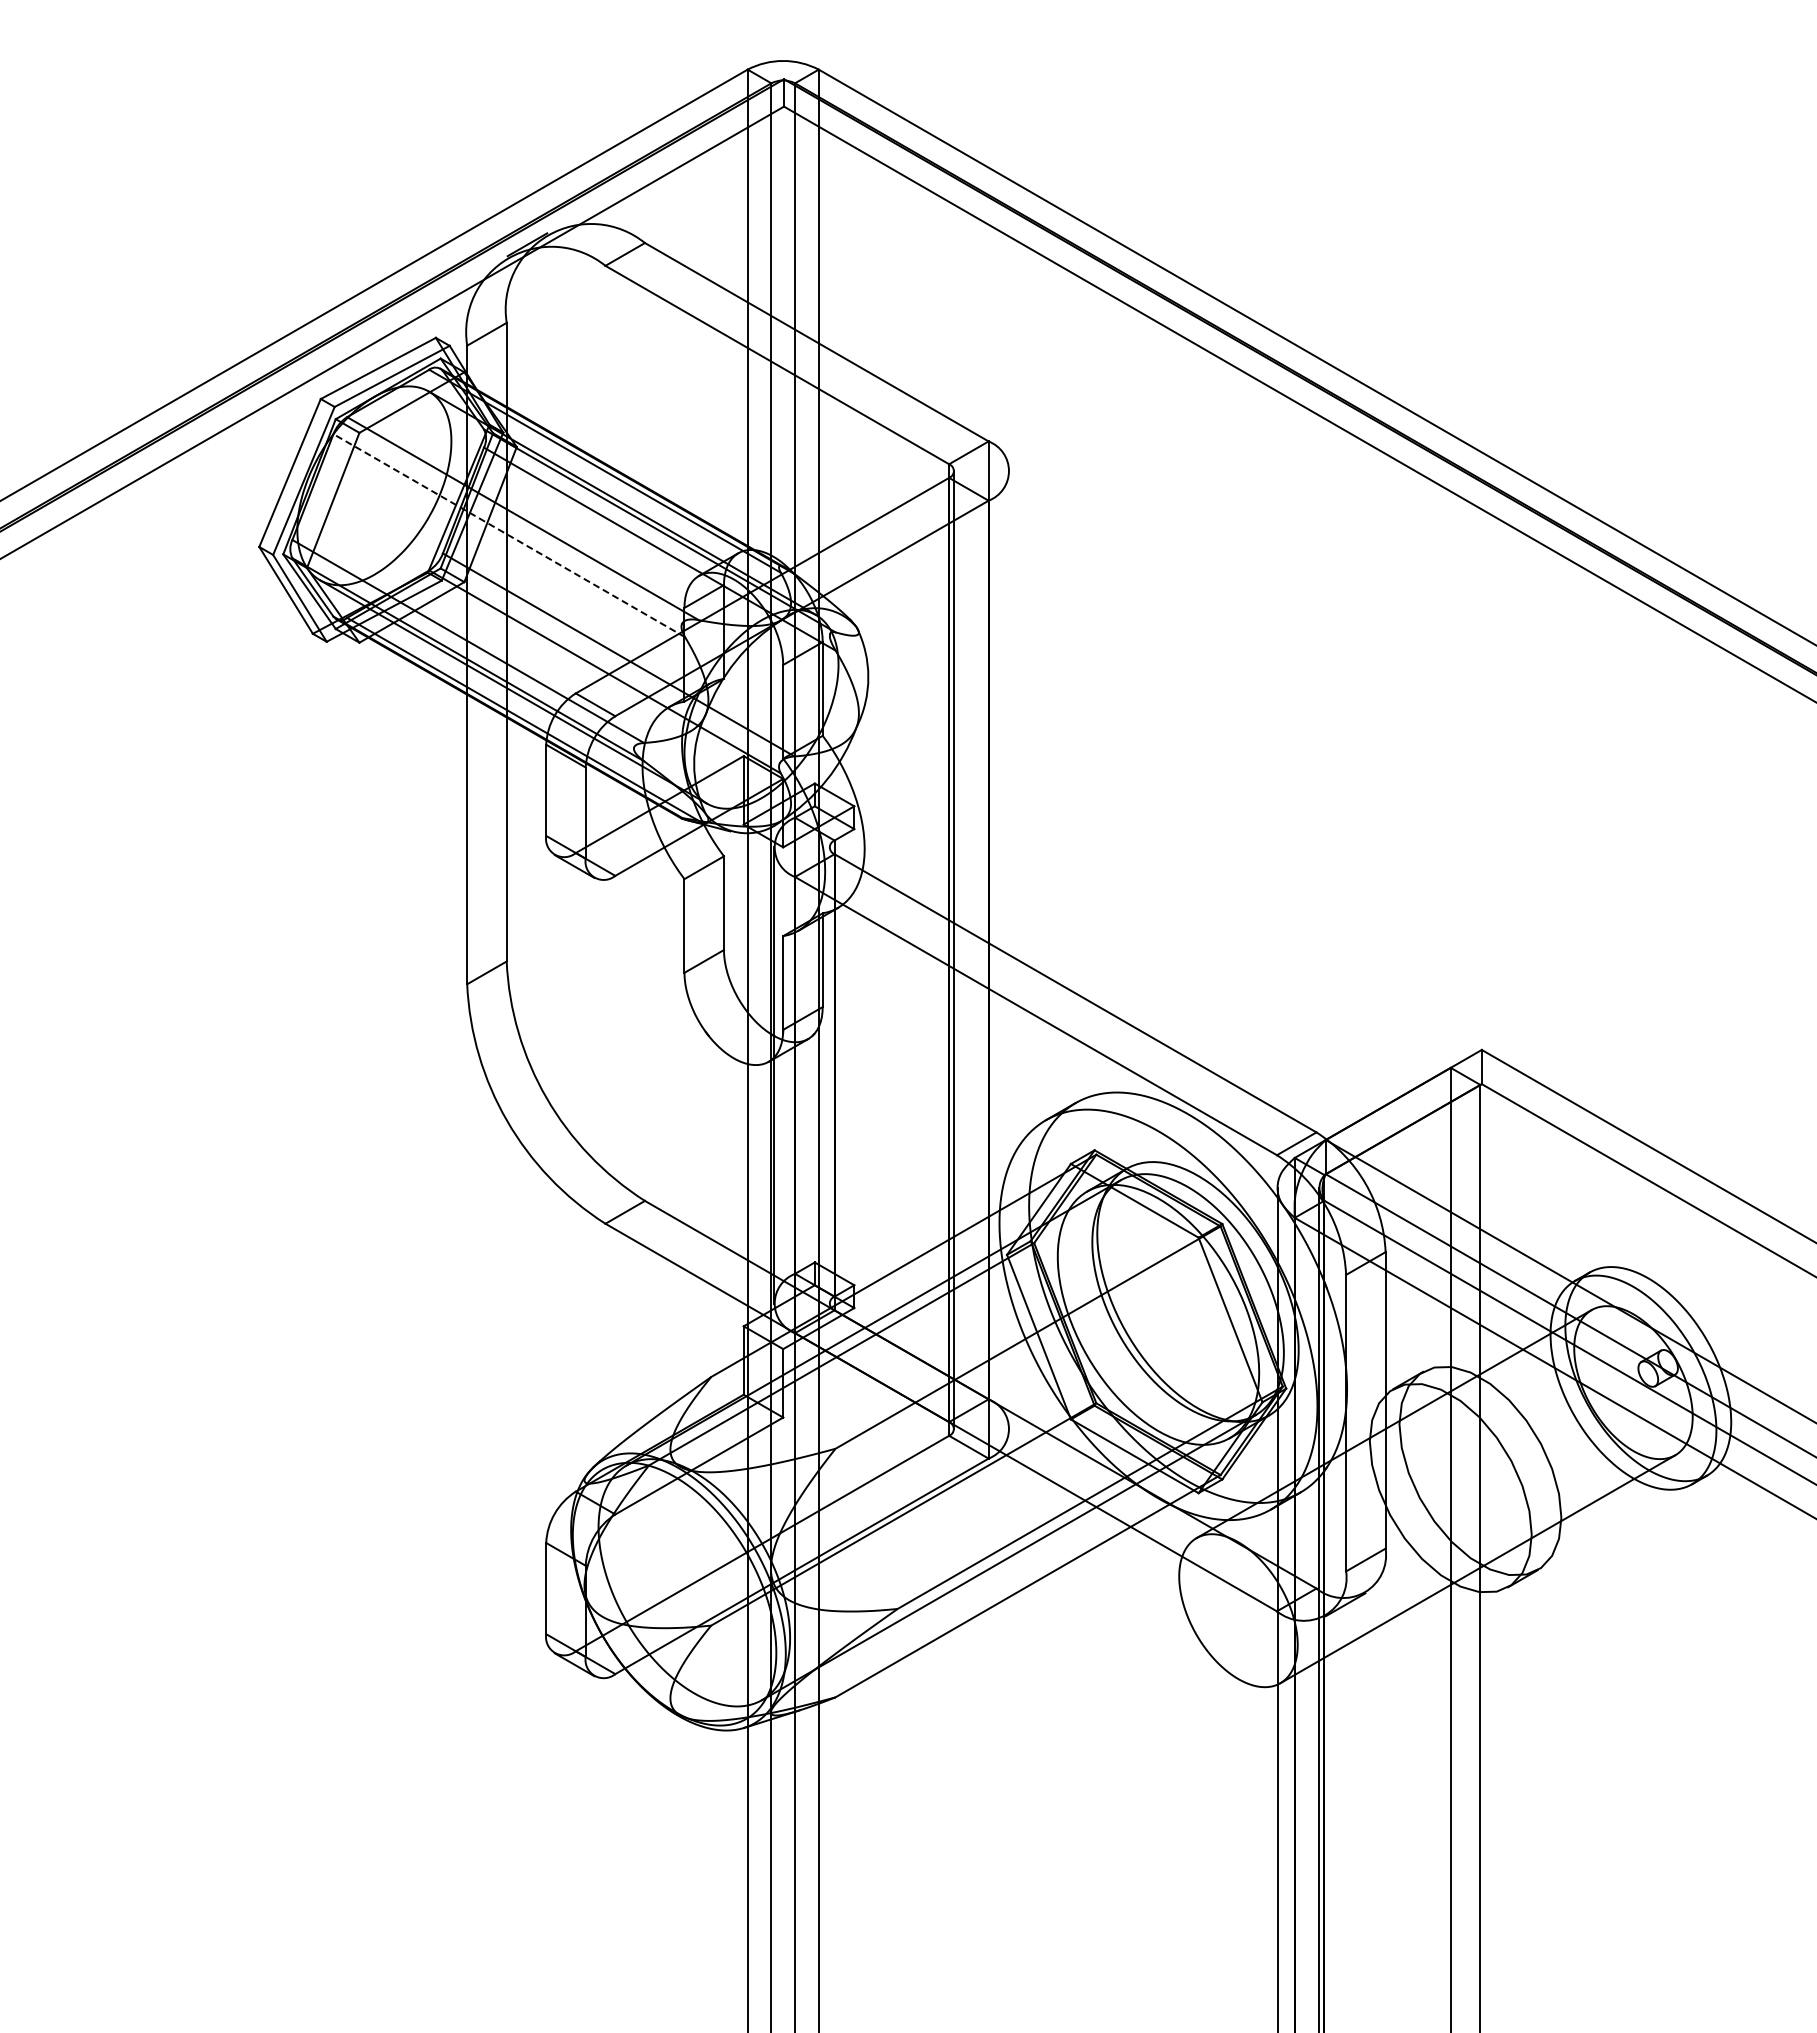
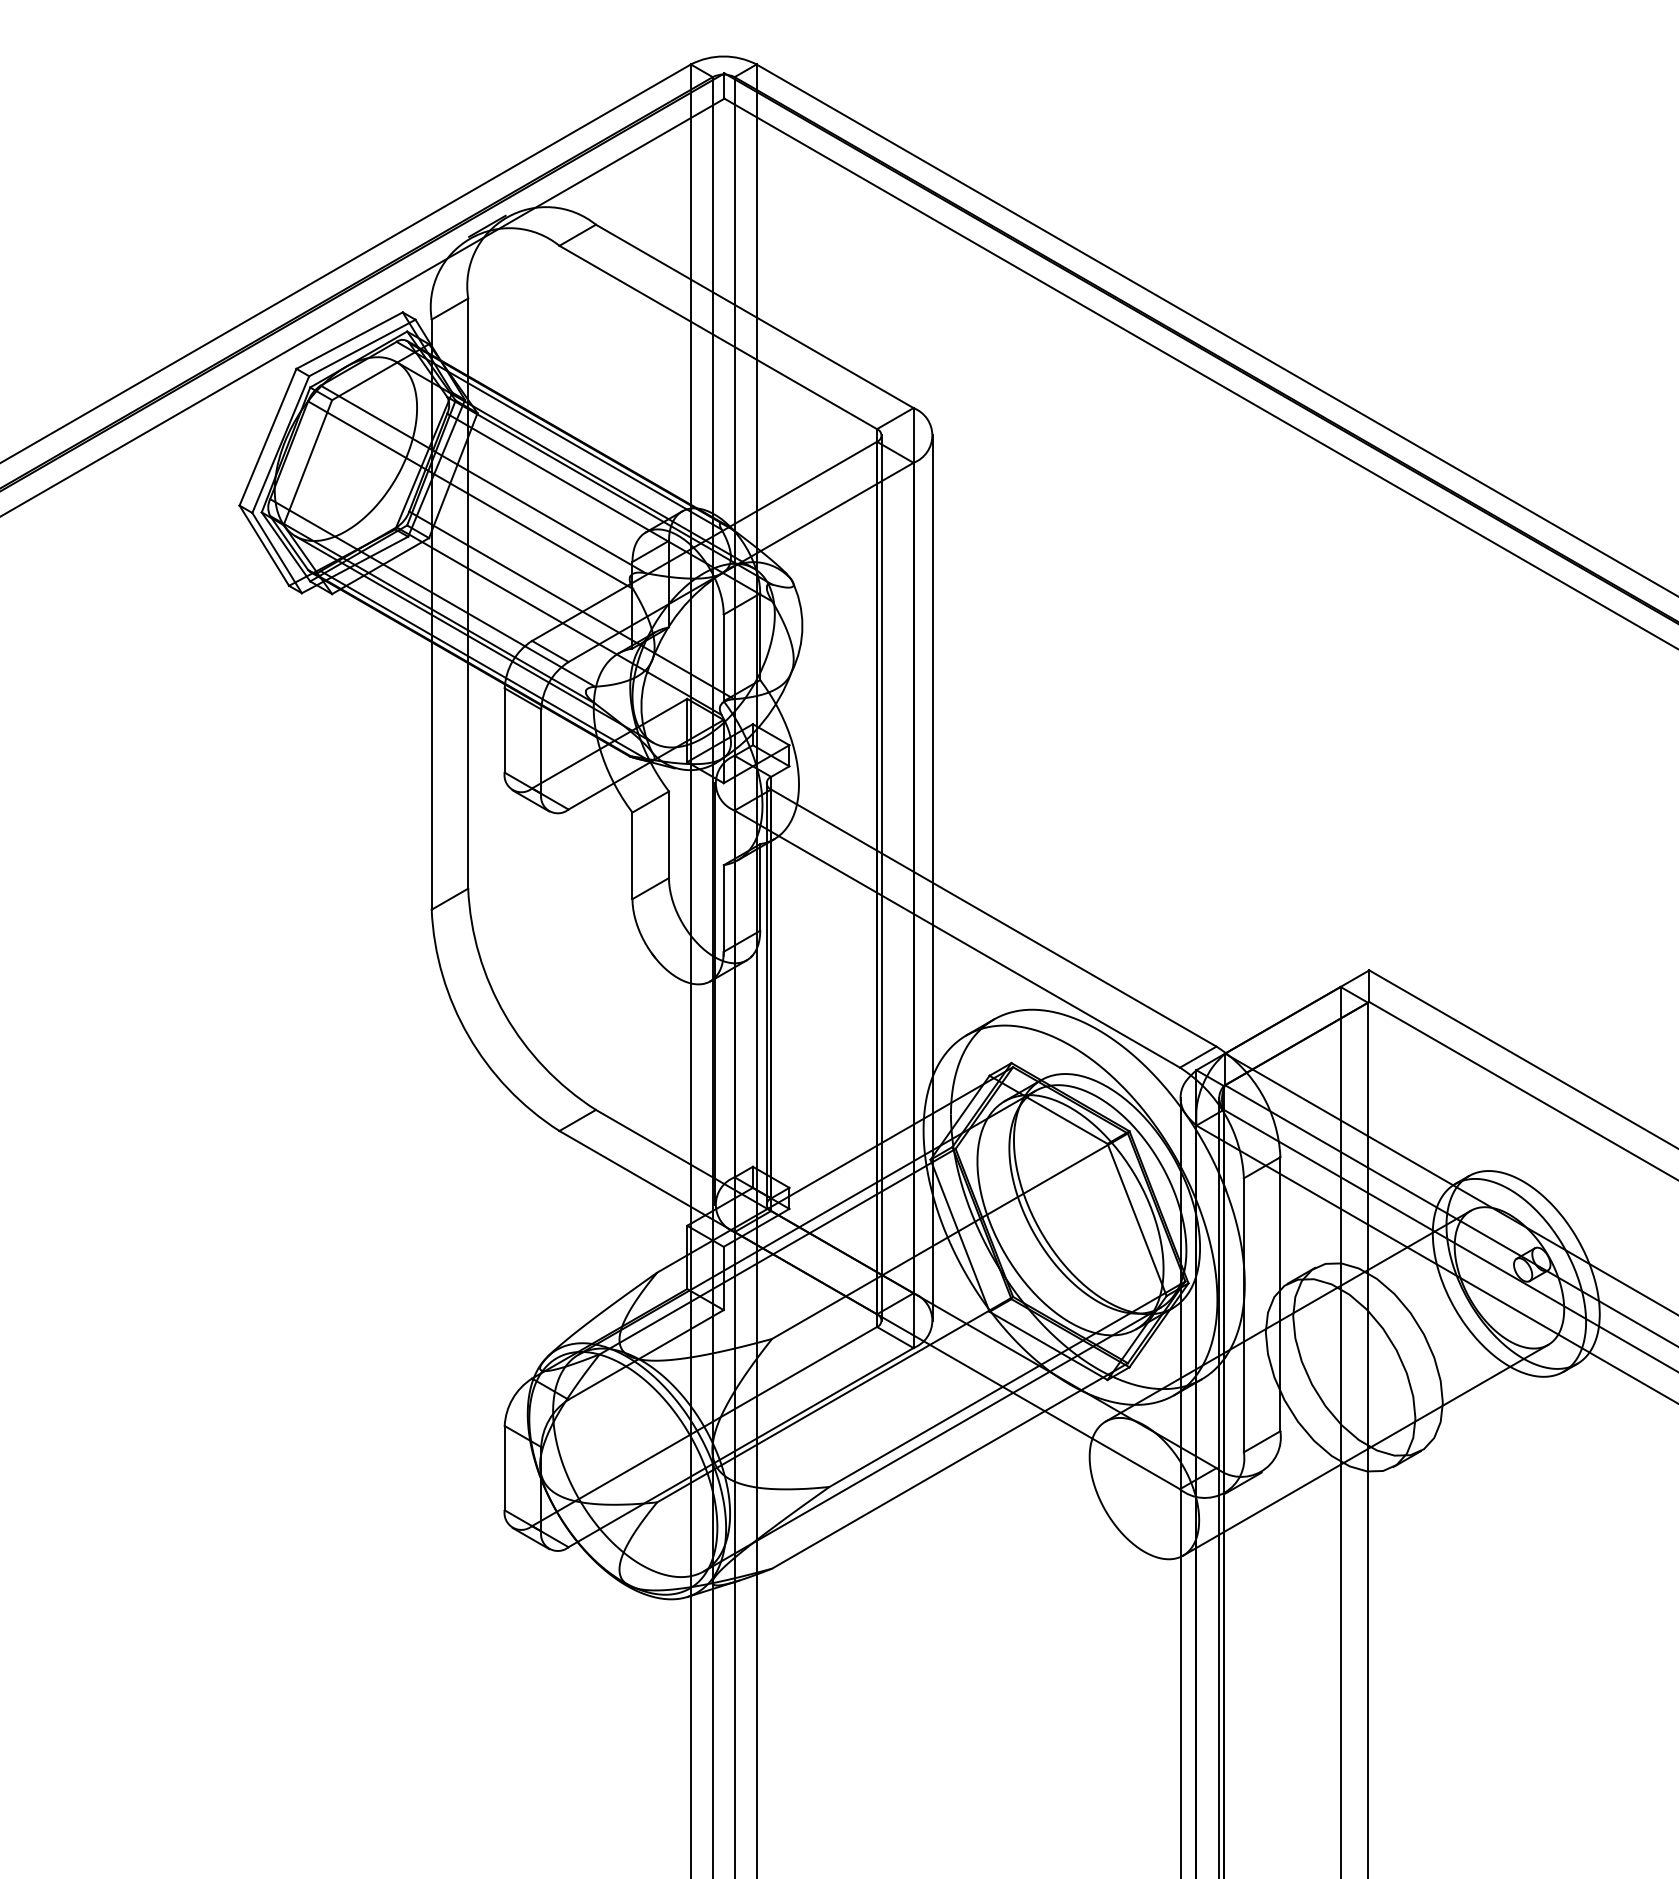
line: (508, 535) -> (469, 495), dashed -> solid
line: (1009, 949) -> (932, 877), added
line: (829, 1075) -> (766, 994), added

